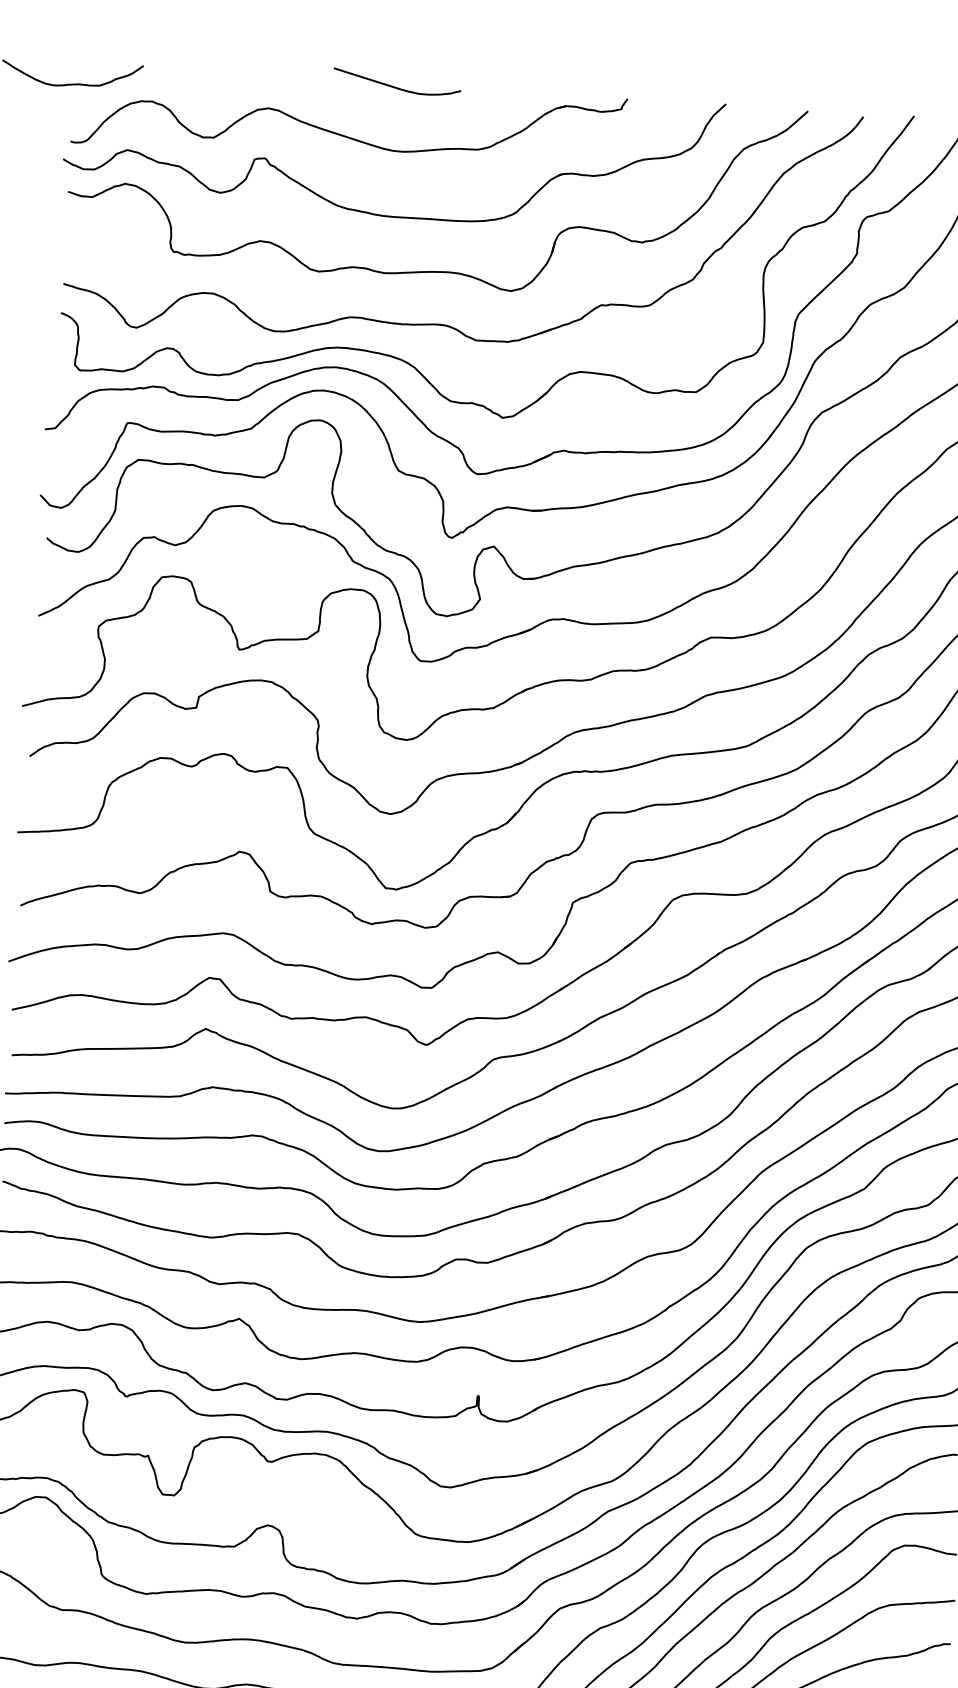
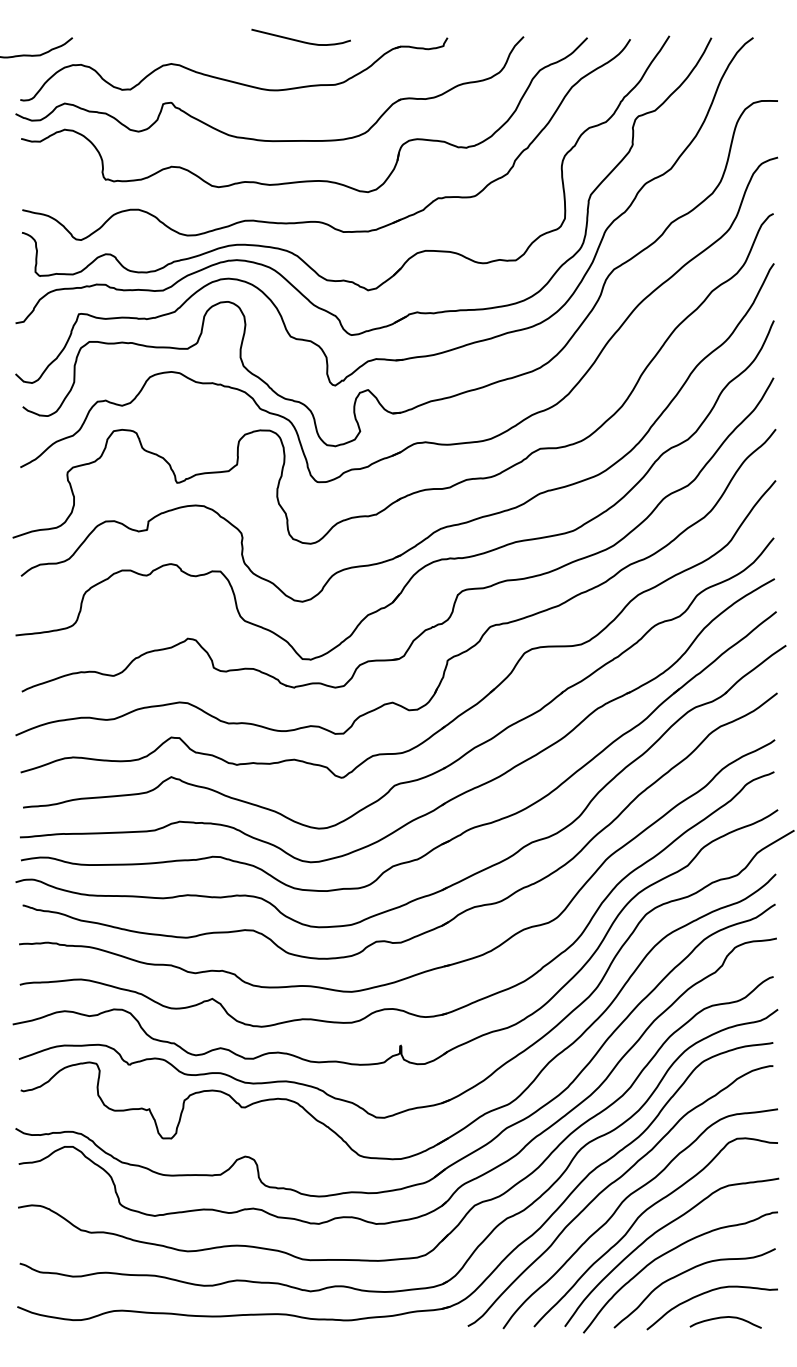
curve: (396, 86) -> (300, 40), moved

